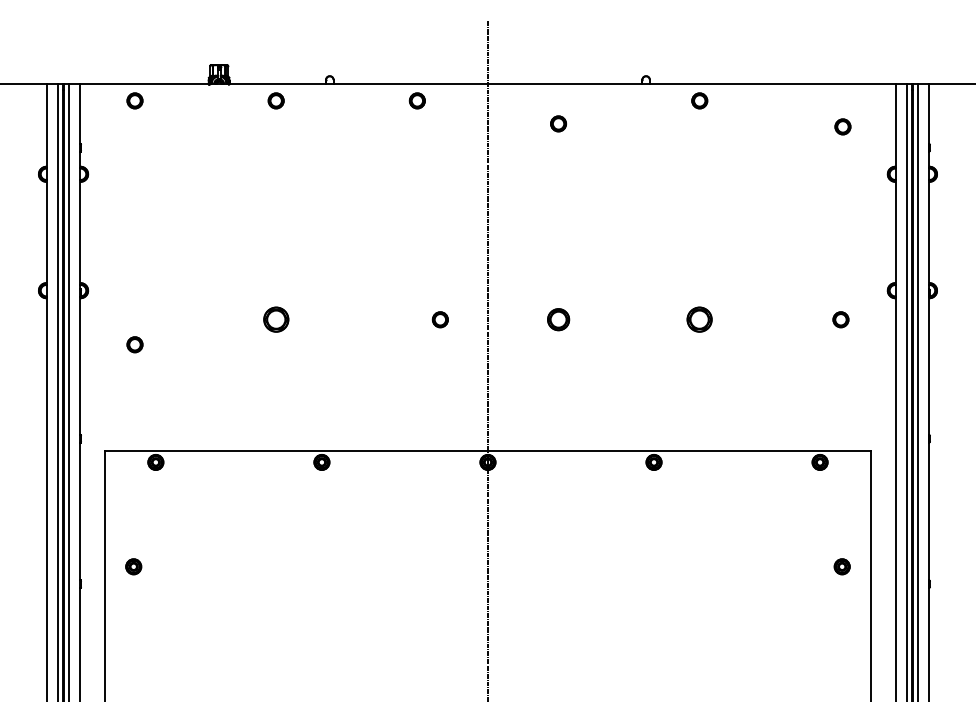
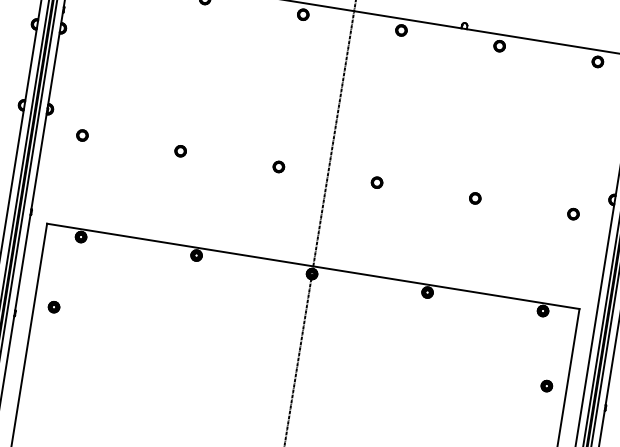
part: (558, 123) -> (401, 30), moved
part: (842, 126) -> (597, 61), moved
part: (275, 319) -> (180, 150), size x0.62
part: (439, 319) -> (278, 166), moved
part: (558, 319) -> (377, 182), size x0.71
part: (699, 319) -> (475, 198), size x0.62
part: (134, 344) -> (82, 135), moved

